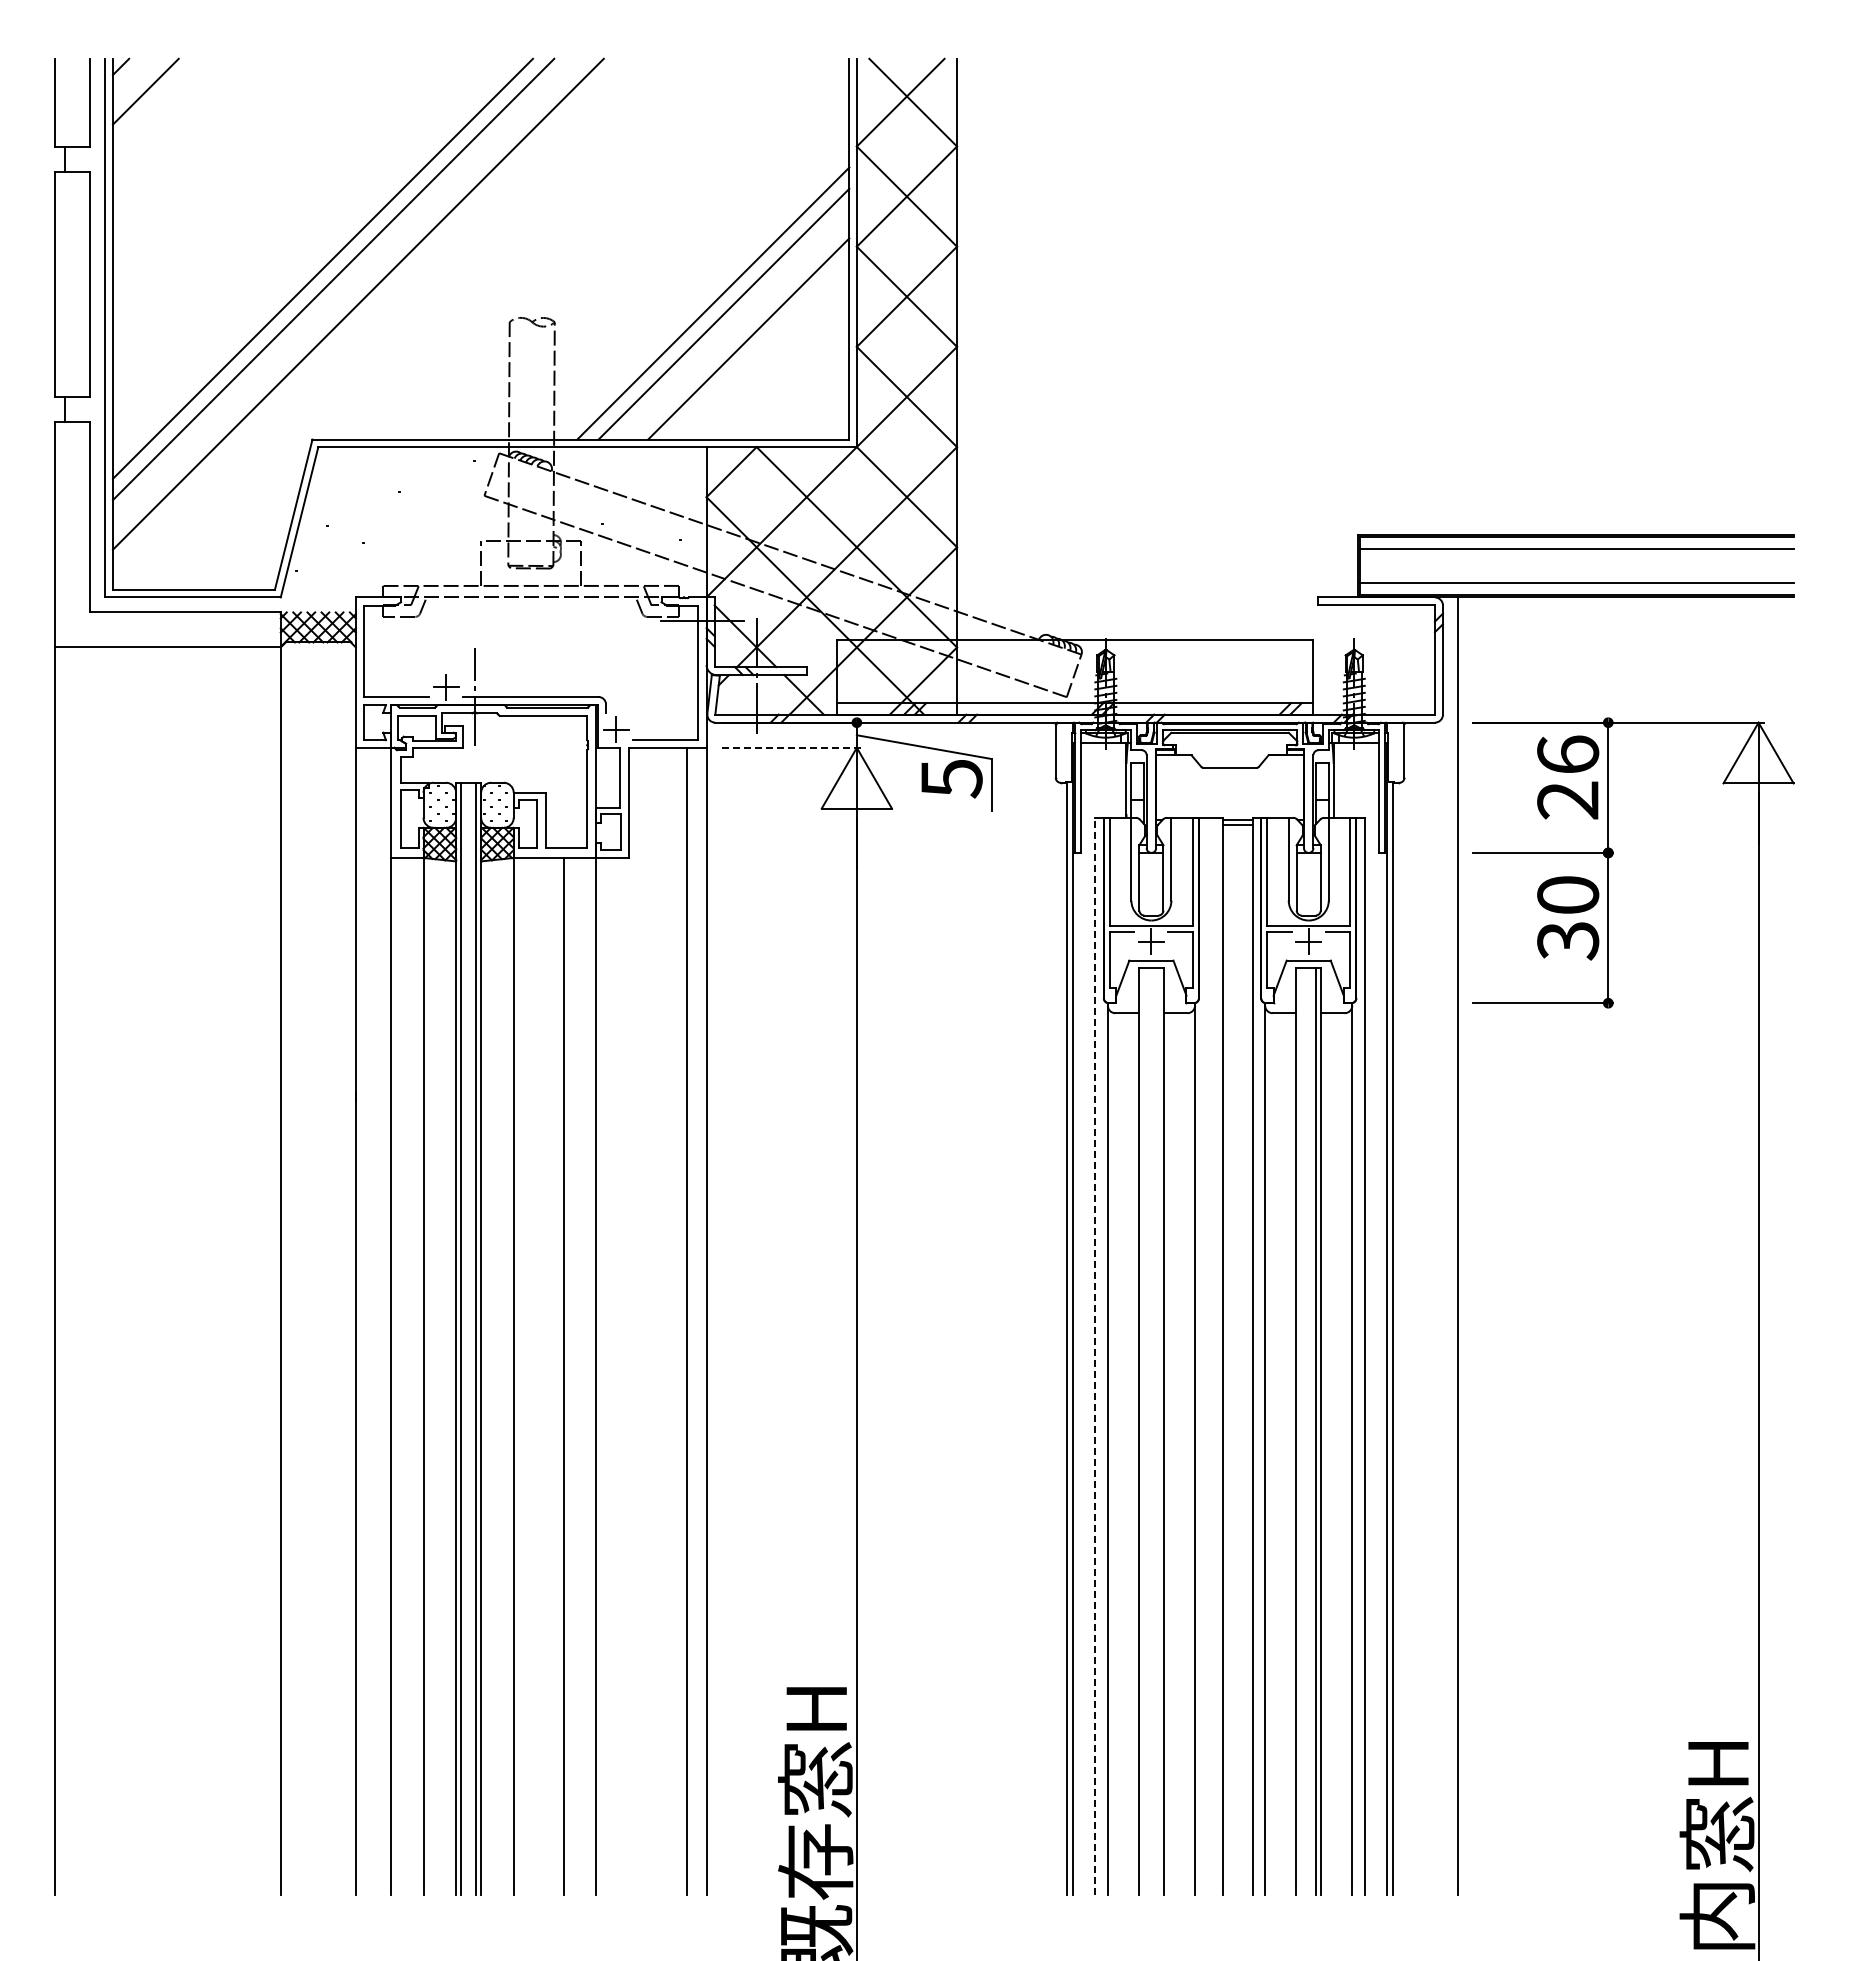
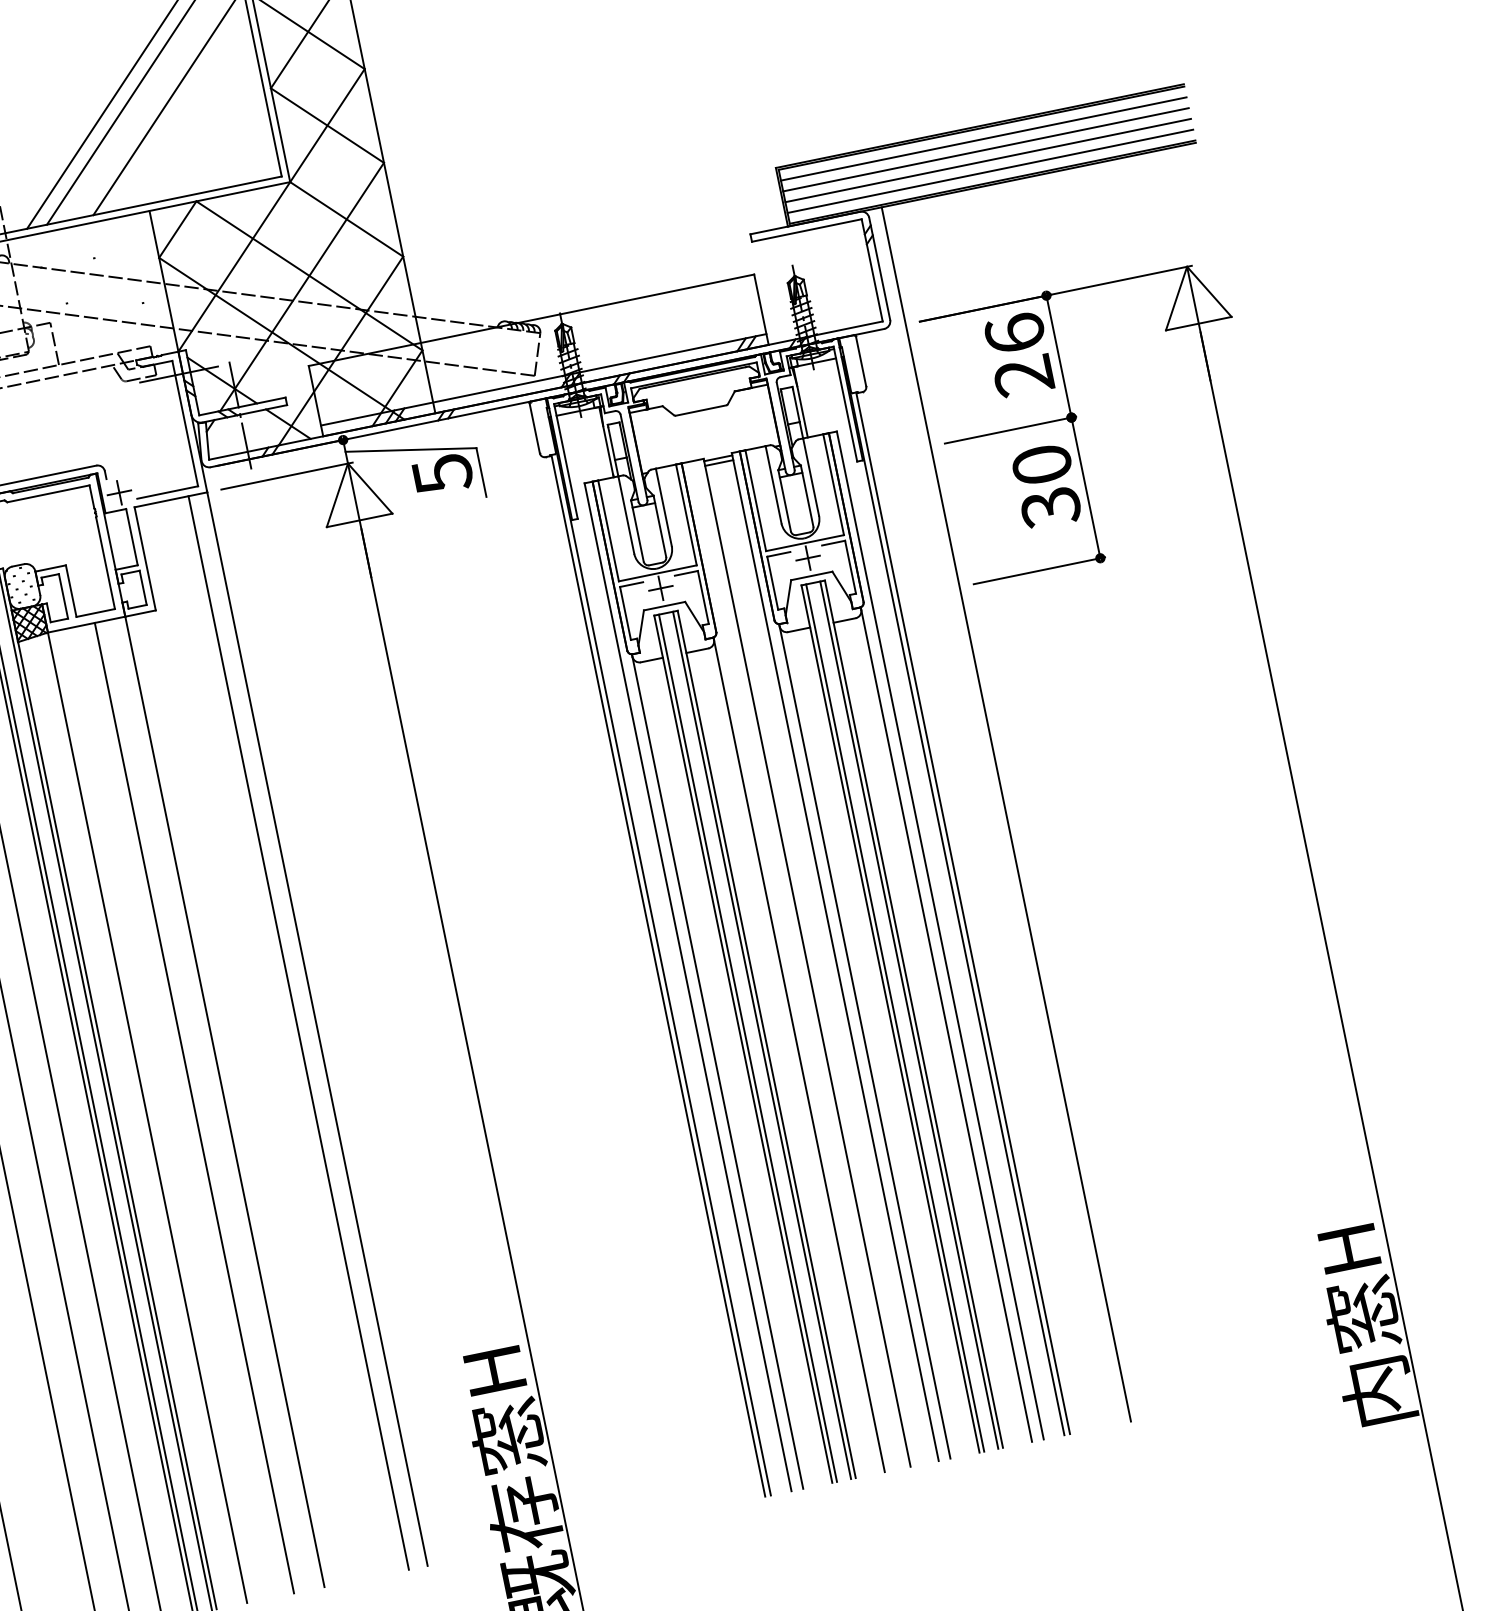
line: (1576, 560) -> (985, 149), added
line: (1576, 571) -> (987, 160), added
line: (792, 747) -> (287, 475), dashed -> solid
line: (1095, 1355) -> (688, 986), dashed -> solid
line: (1143, 1431) -> (747, 1048), added
line: (1158, 1431) -> (761, 1045), added
line: (1301, 1431) -> (895, 1018), added

